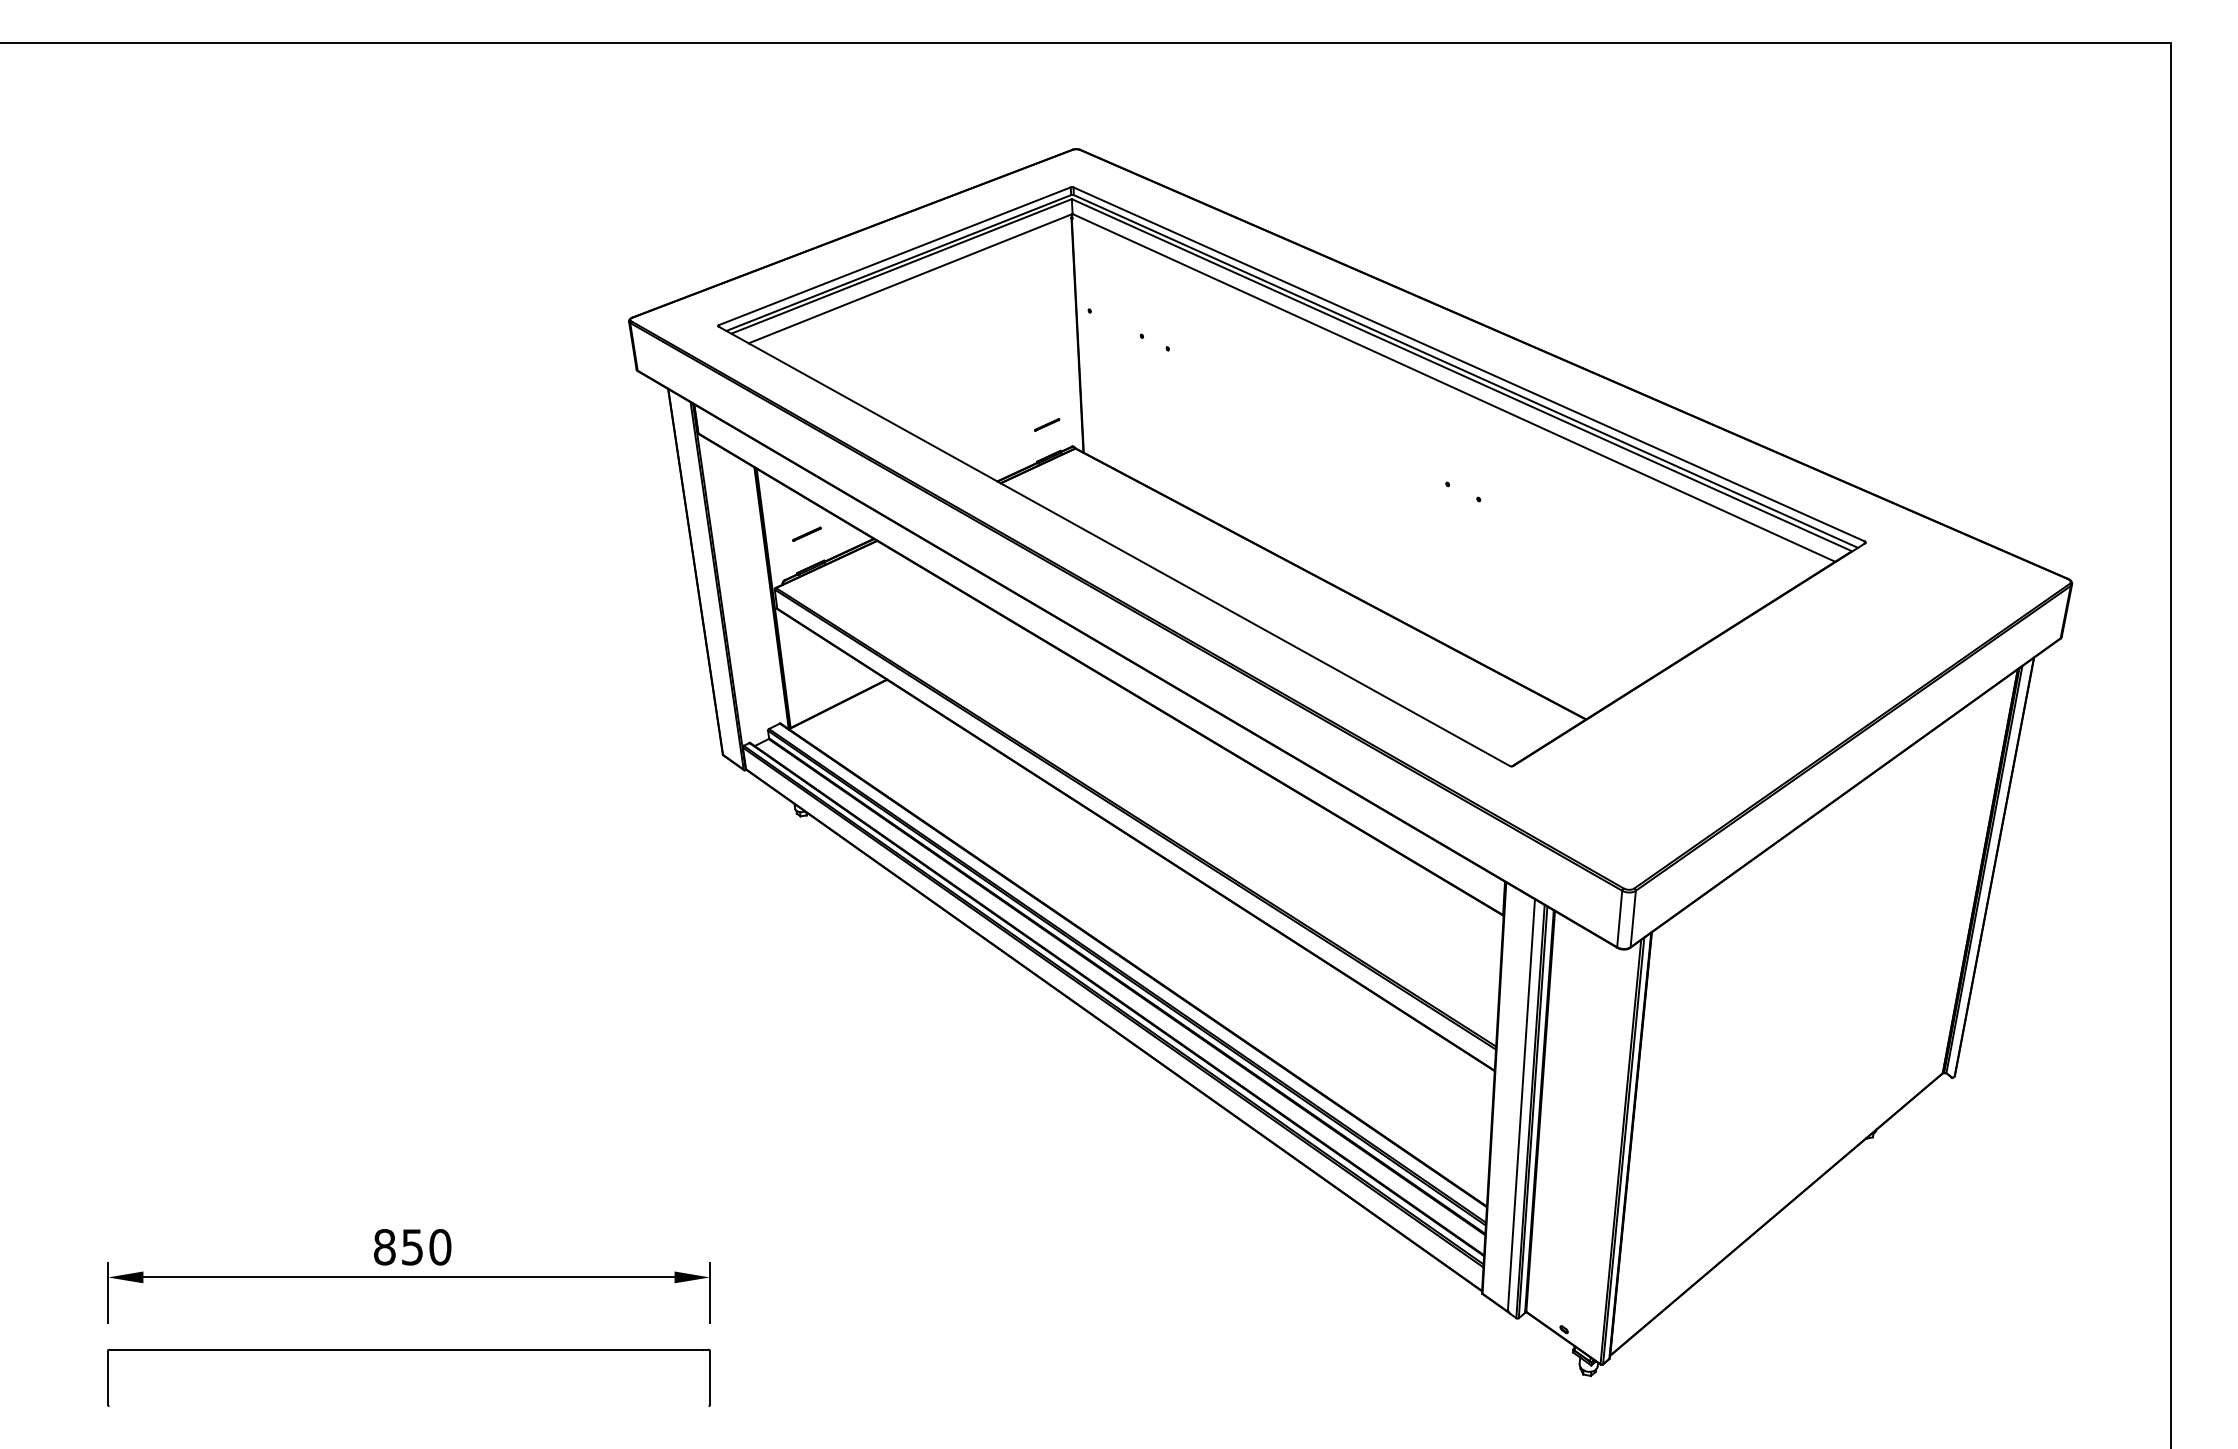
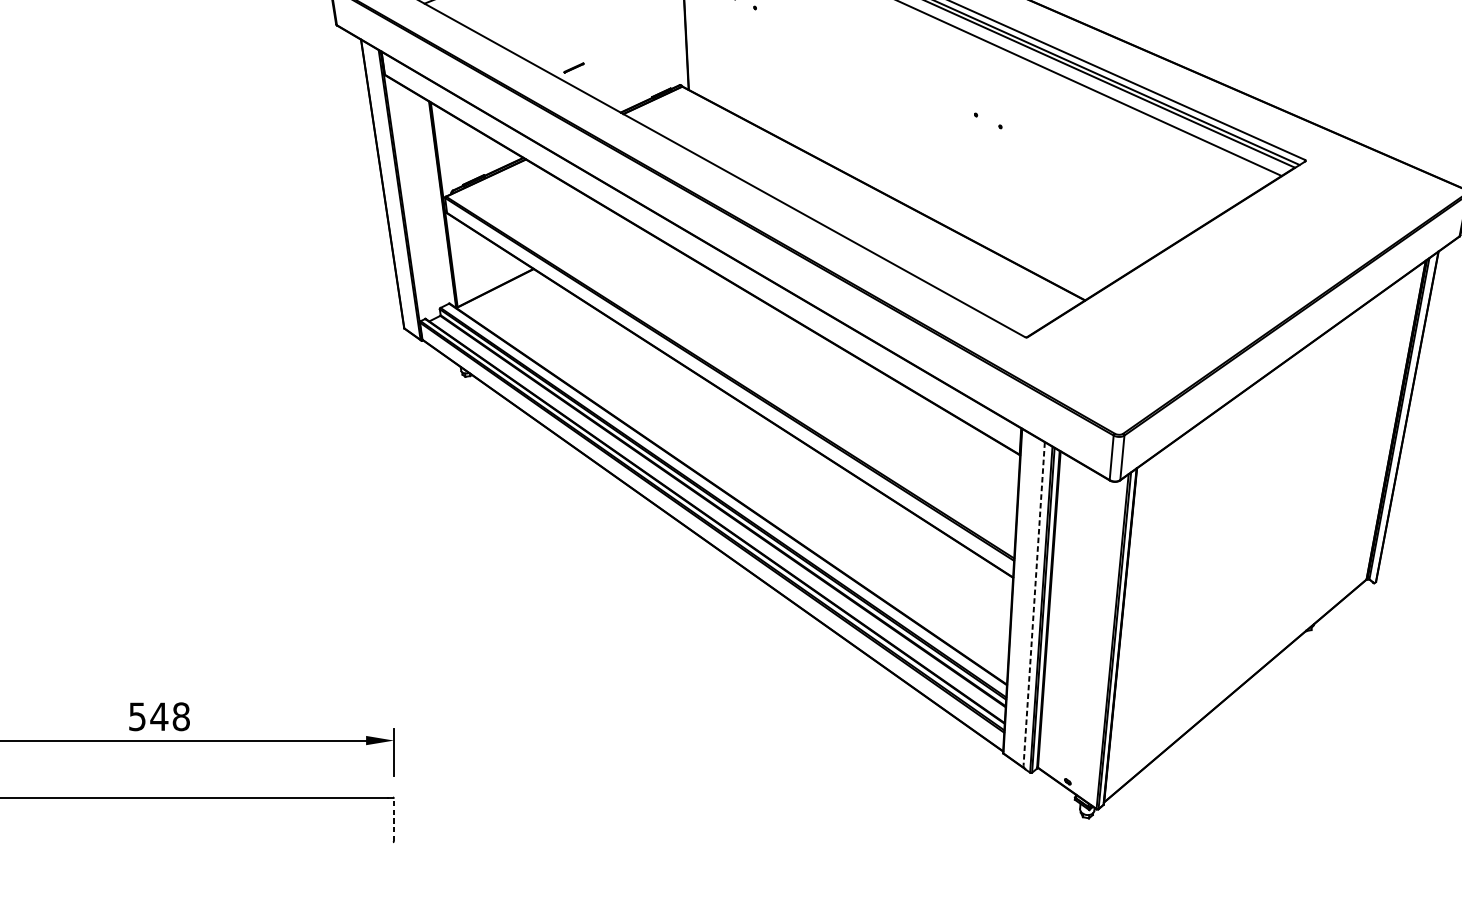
line: (1047, 424) -> (574, 67), moved
line: (806, 533) -> (470, 153), removed
line: (1521, 1104) -> (1034, 604), solid -> dashed
text: (412, 1247) -> (159, 716), 850 -> 548
line: (709, 1377) -> (393, 819), solid -> dashed

